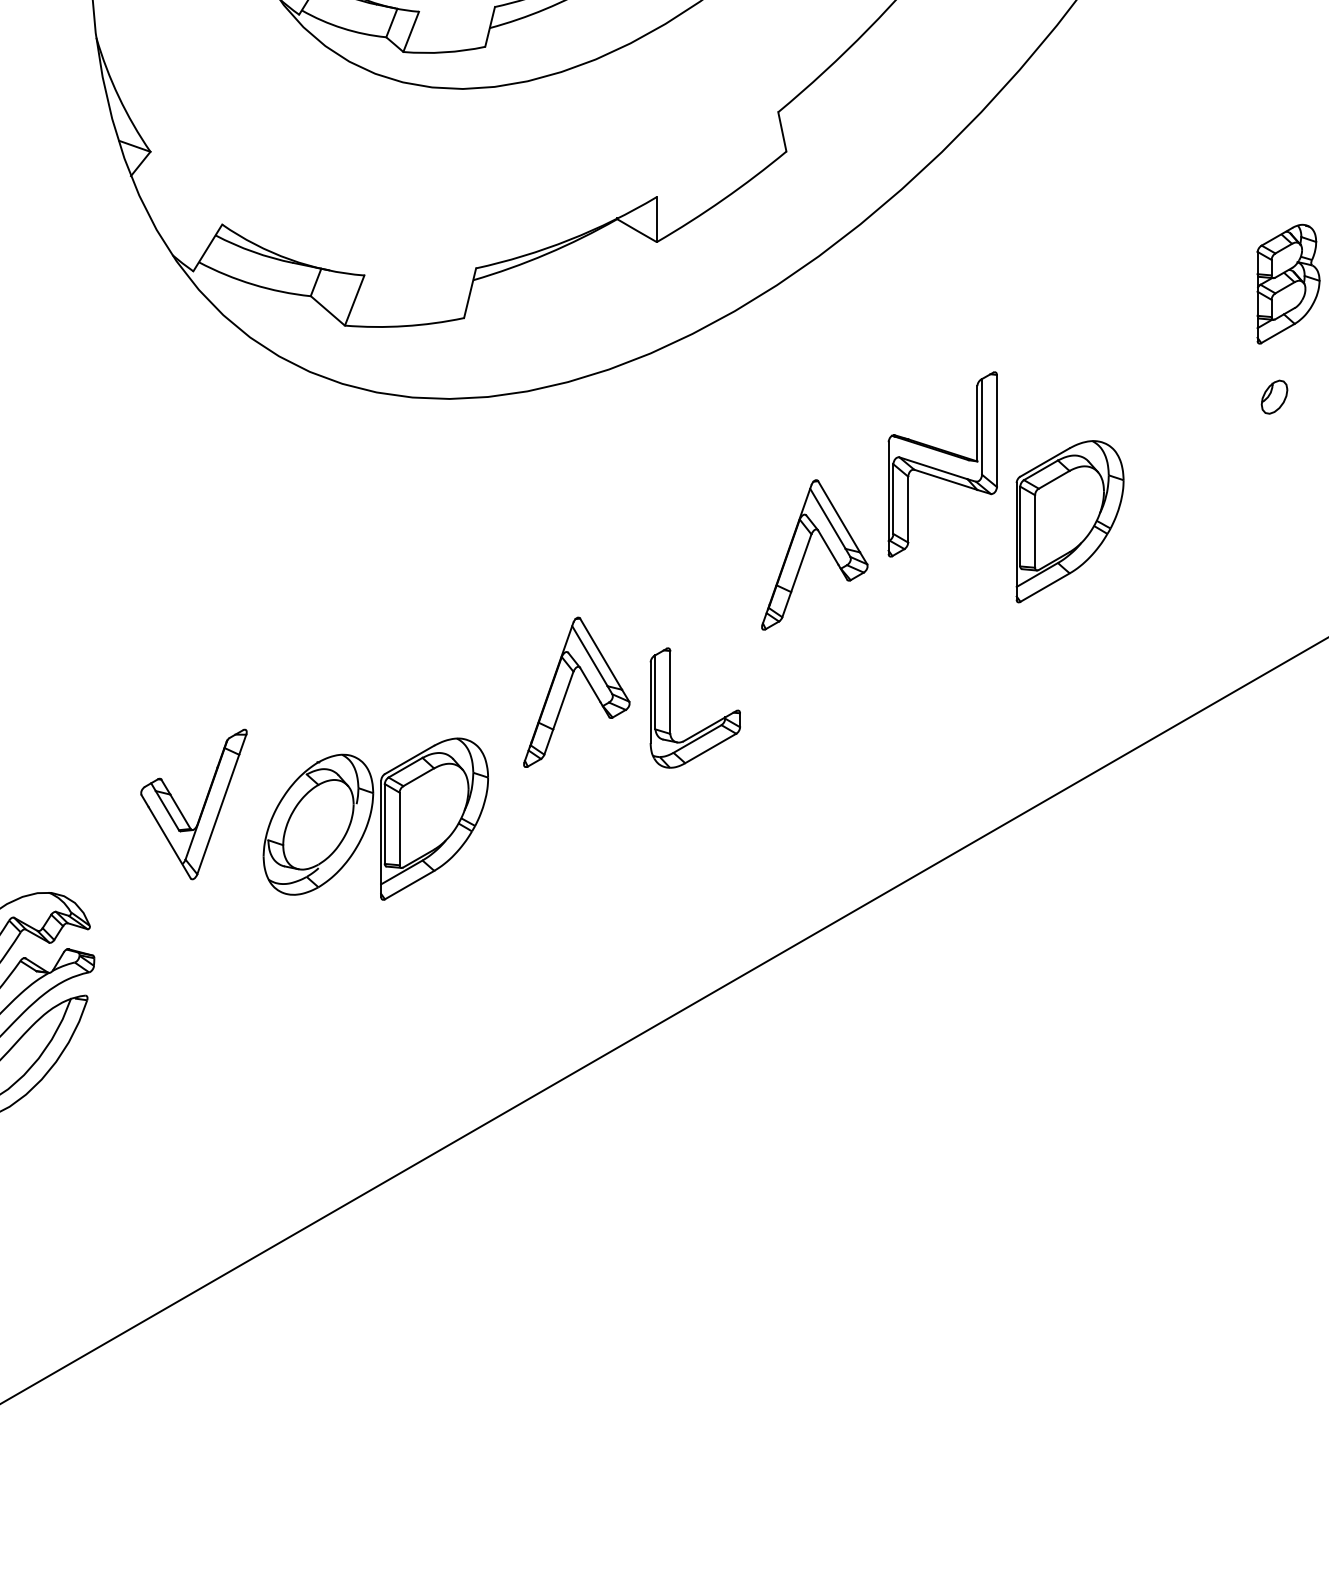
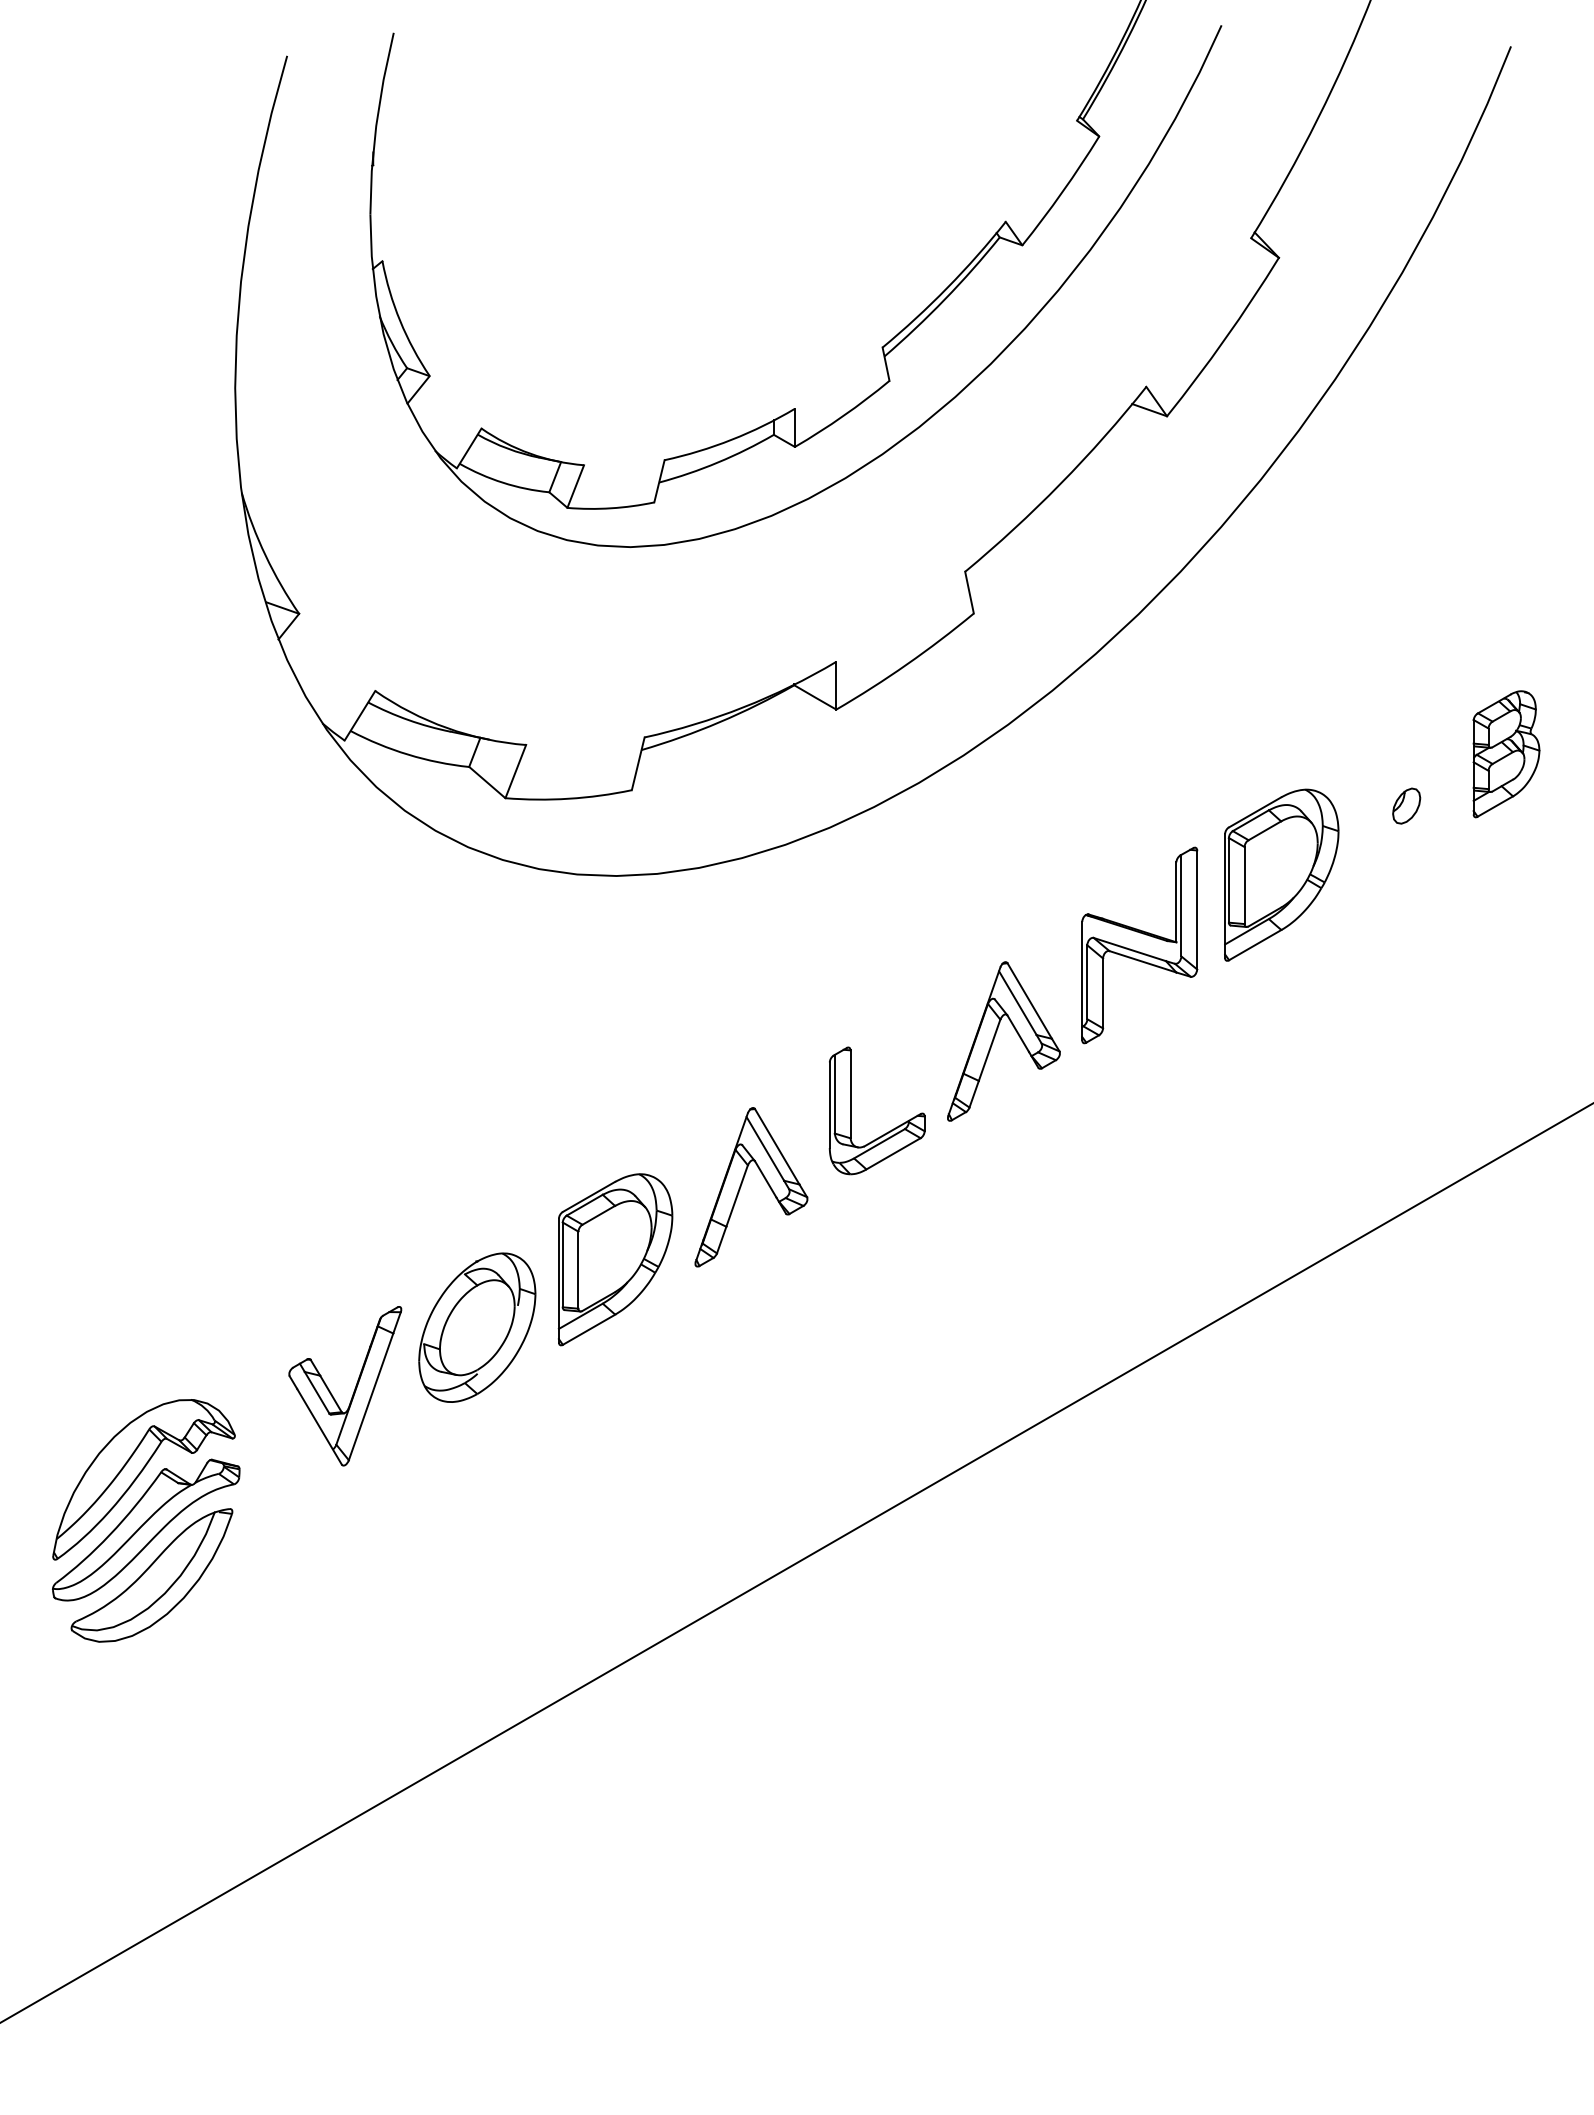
part: (1274, 396) -> (1406, 805), moved
part: (1069, 521) -> (1281, 874), moved
part: (706, 726) -> (889, 1130), moved
part: (202, 806) -> (354, 1388), moved
part: (434, 818) -> (615, 1259), moved

